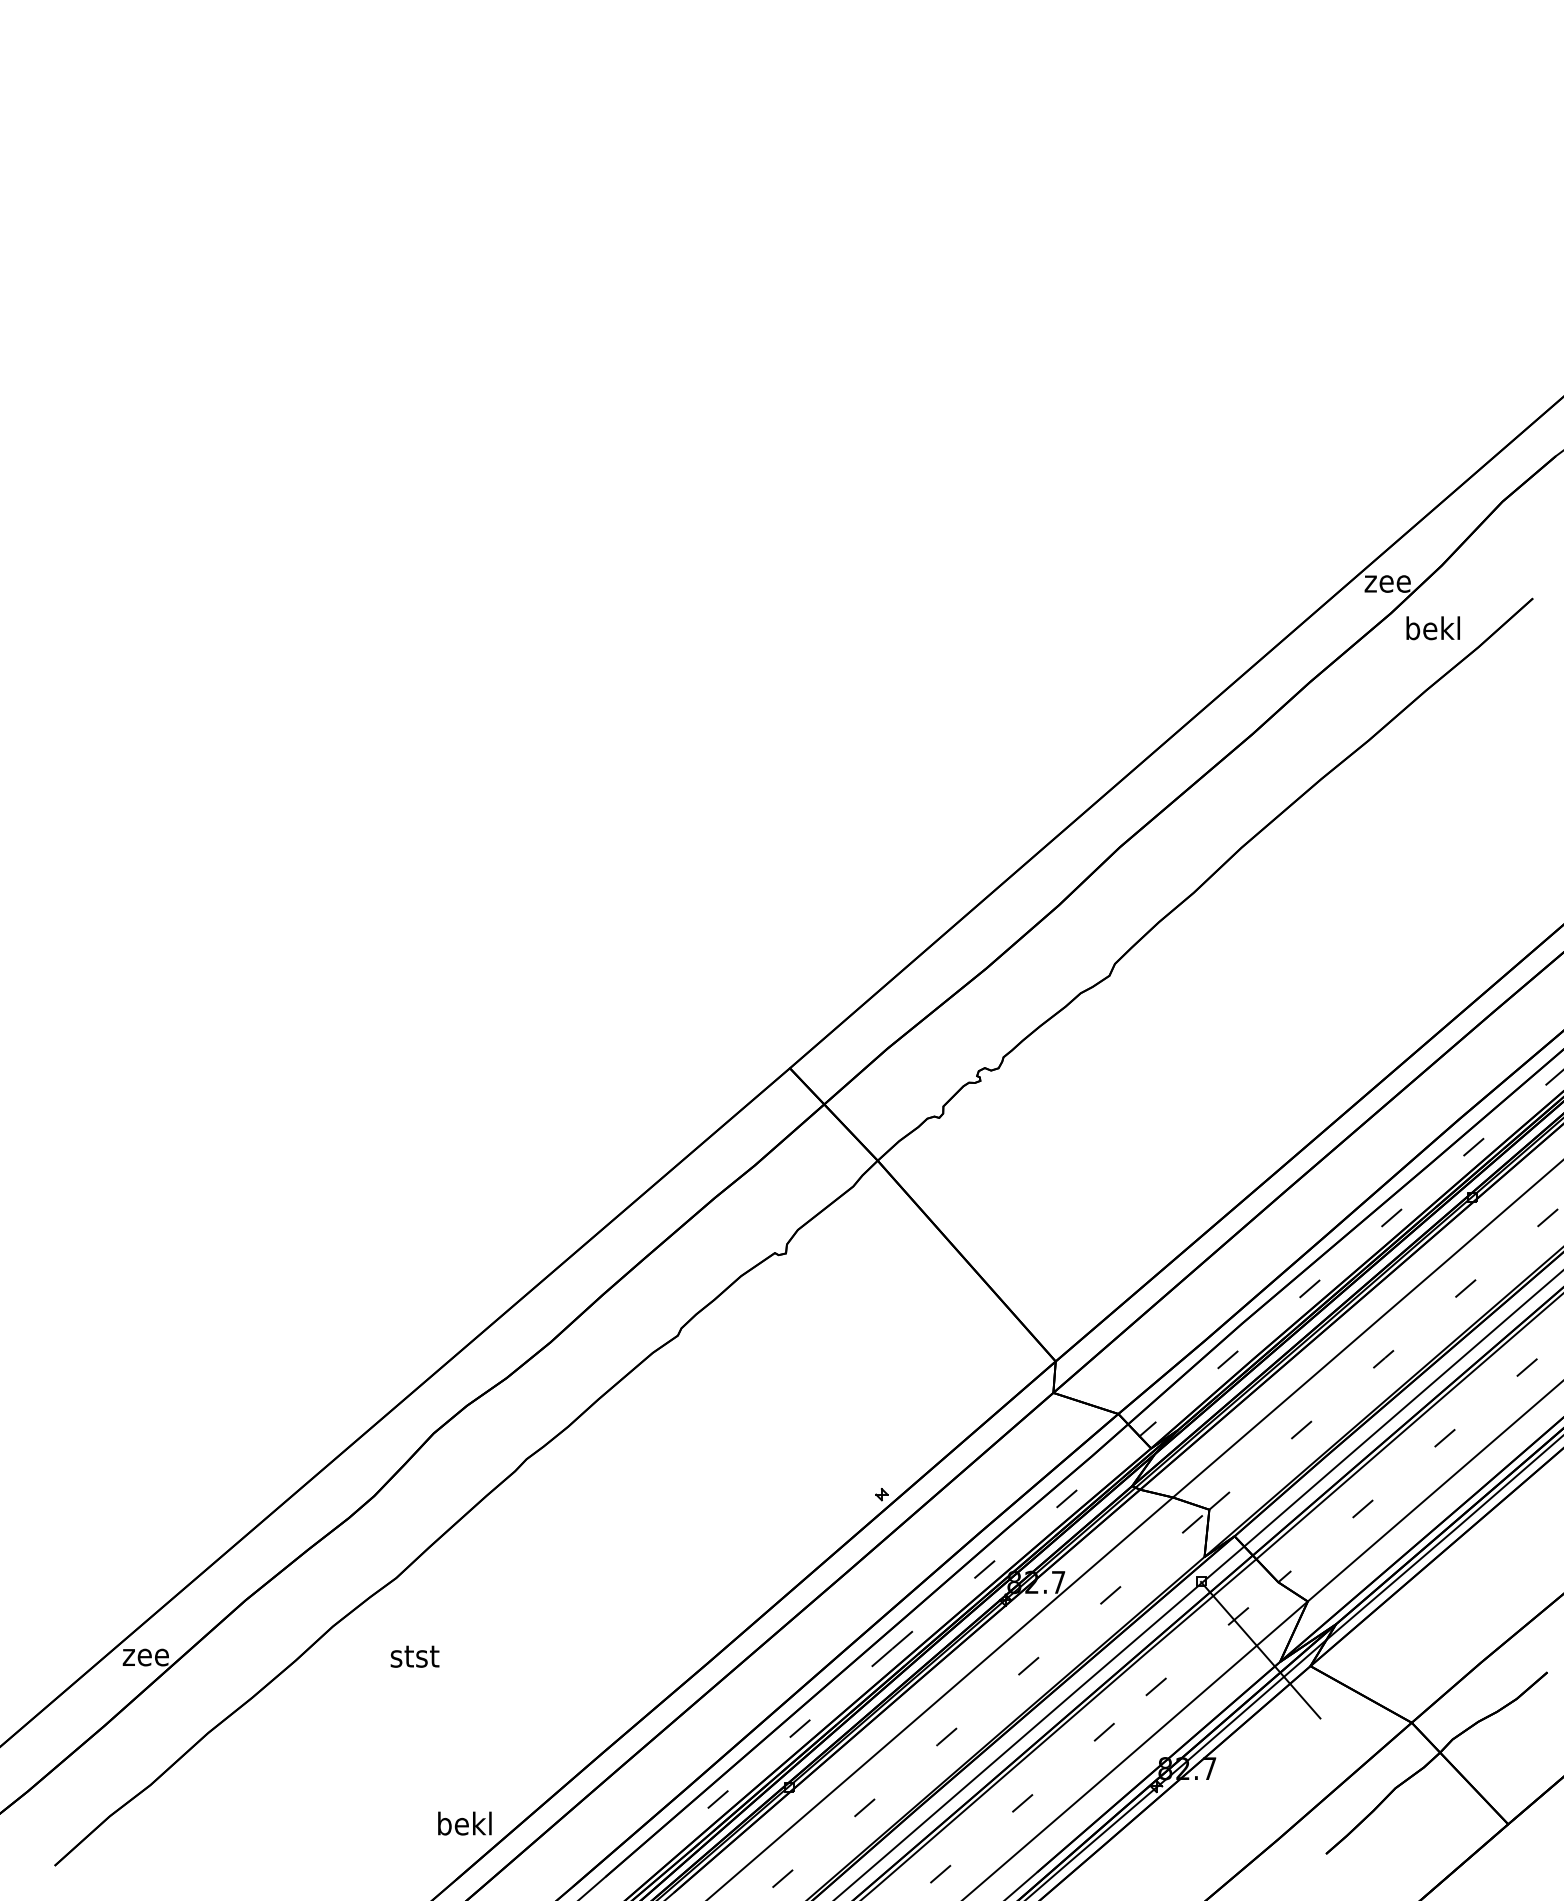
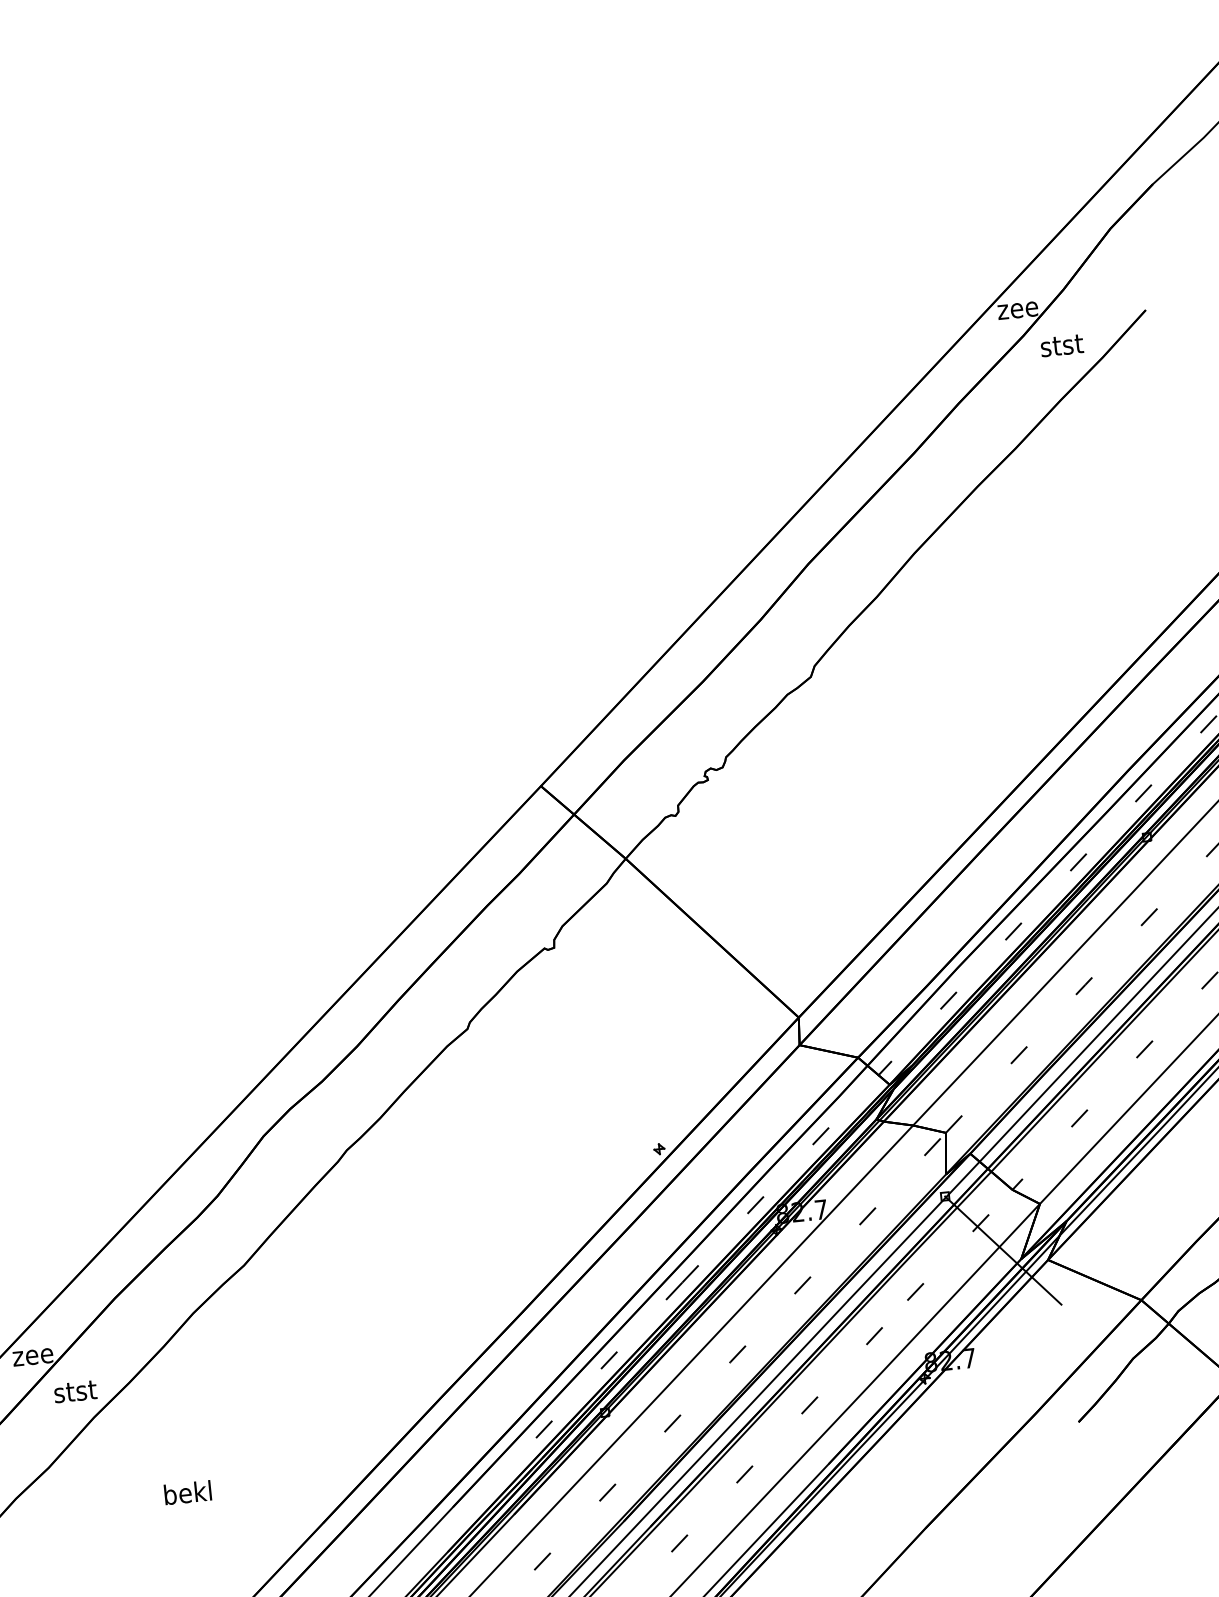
text: (1432, 628) -> (1060, 345), bekl -> stst
text: (414, 1656) -> (75, 1391), moved
text: (464, 1823) -> (187, 1492), moved

